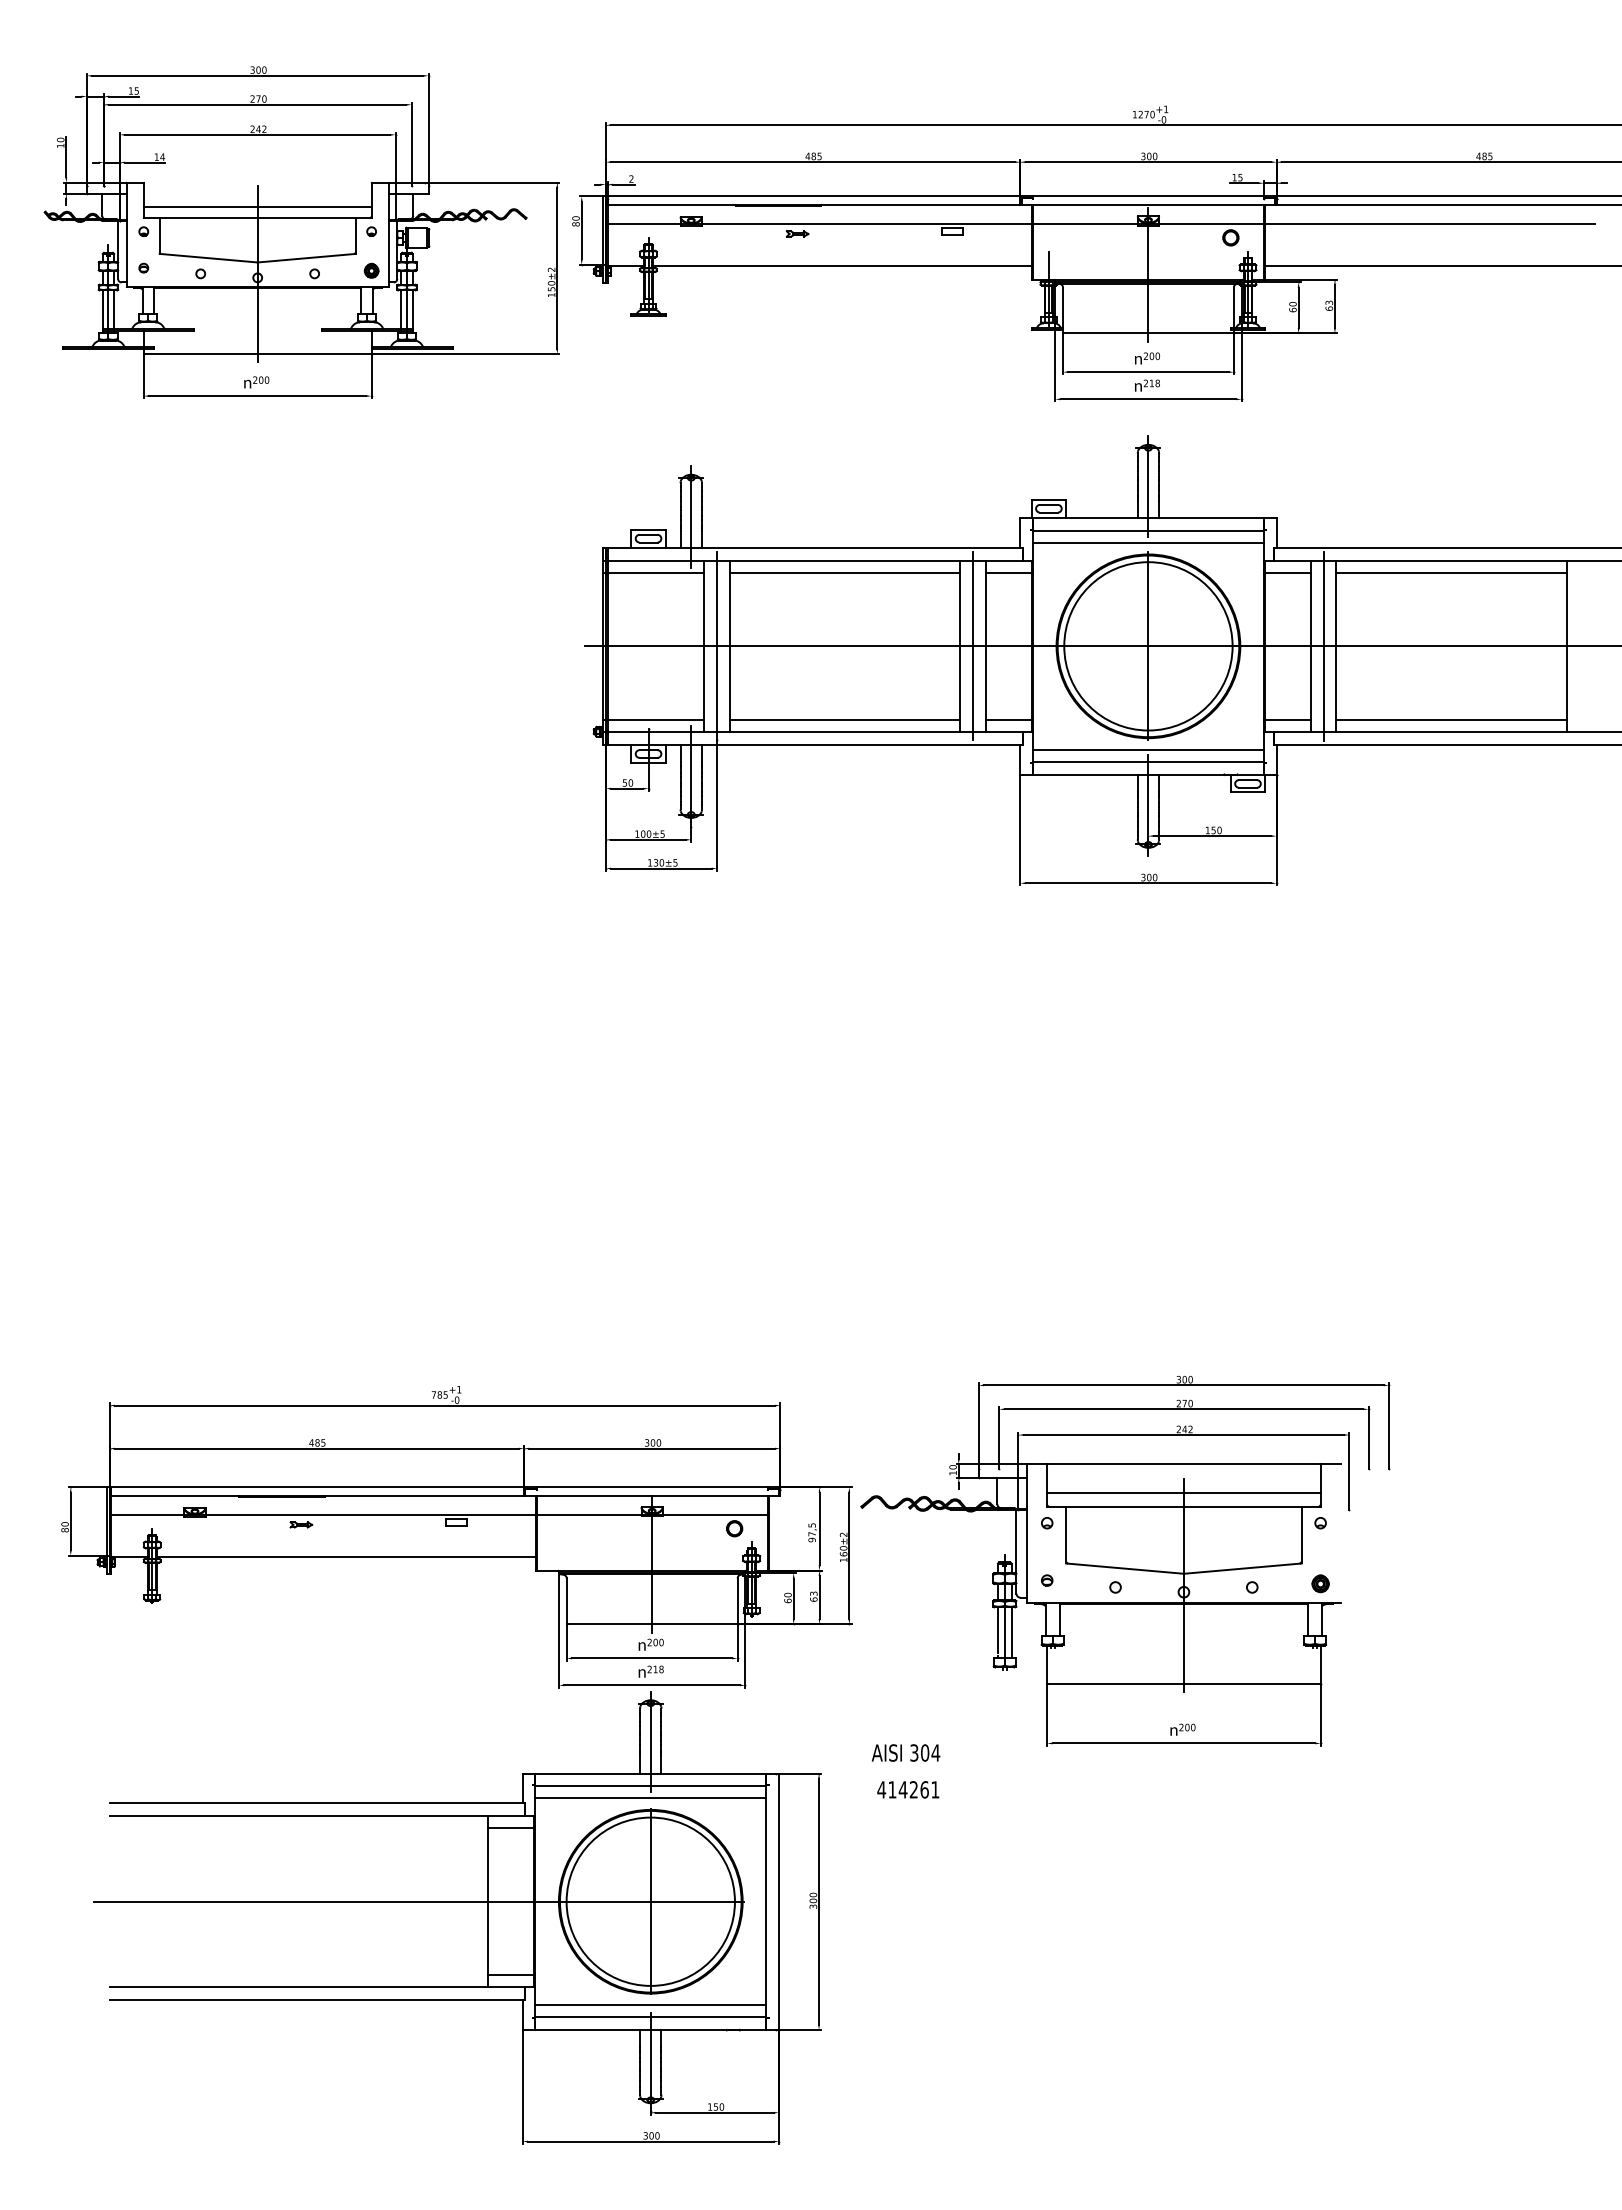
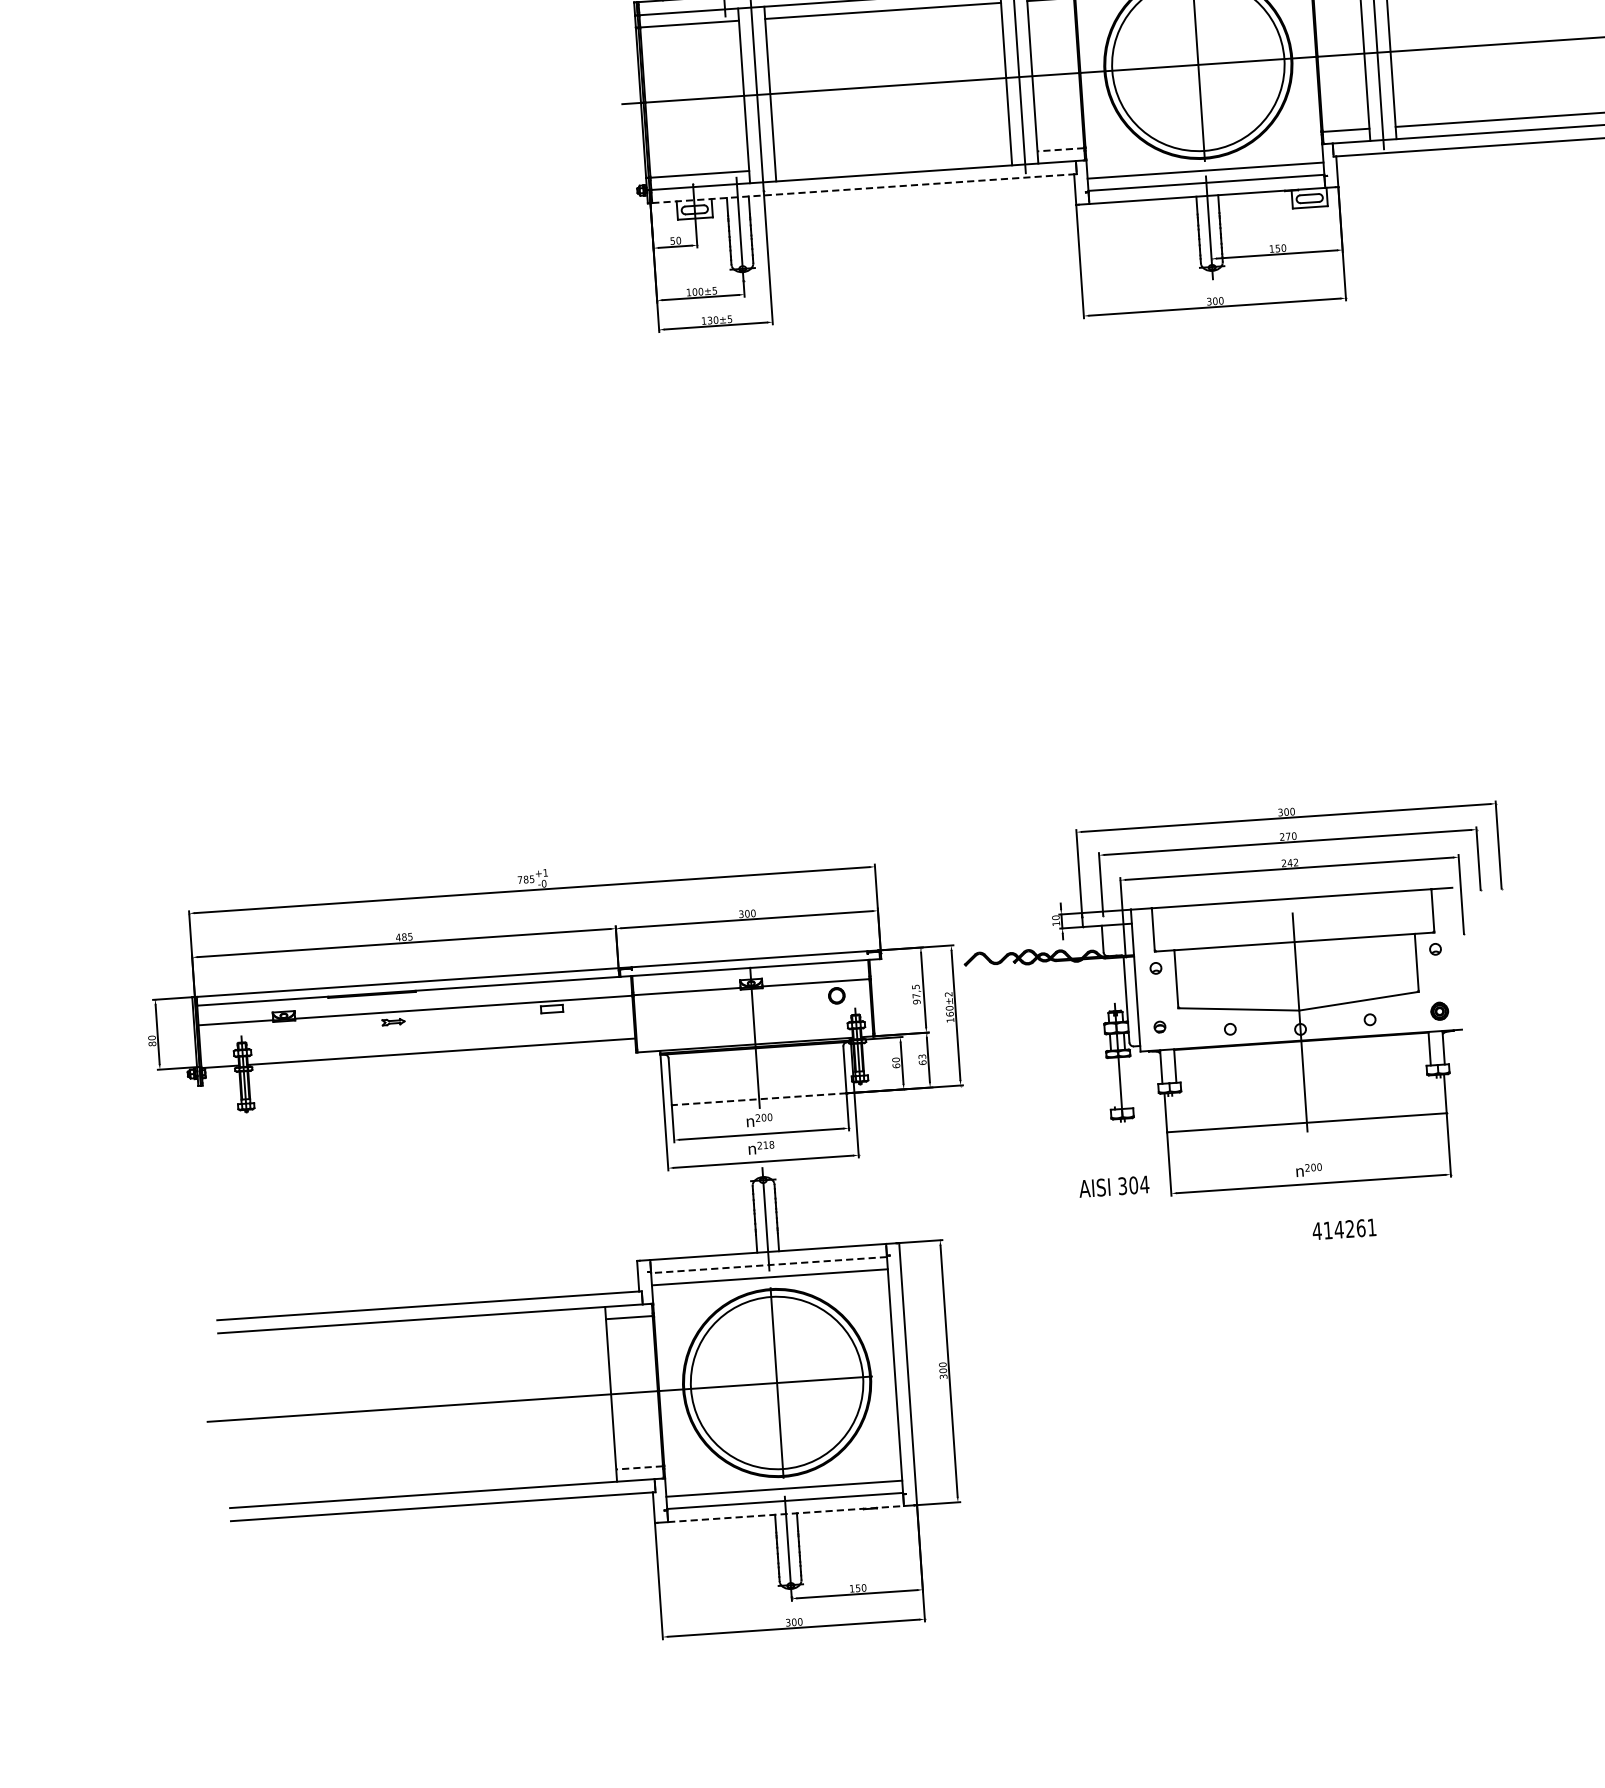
line: (844, 719) -> (892, 160), removed
line: (1008, 719) -> (1060, 149), solid -> dashed
line: (814, 744) -> (863, 188), solid -> dashed
line: (1183, 1493) -> (1293, 928), removed
line: (651, 1624) -> (758, 1099), solid -> dashed
line: (997, 1630) -> (1112, 1081), removed
line: (1011, 1632) -> (1127, 1082), removed
text: (905, 1752) -> (1113, 1186), moved
line: (650, 1786) -> (768, 1265), solid -> dashed
text: (908, 1789) -> (1344, 1229), moved
line: (511, 1975) -> (639, 1468), solid -> dashed
line: (651, 2029) -> (786, 1513), solid -> dashed

